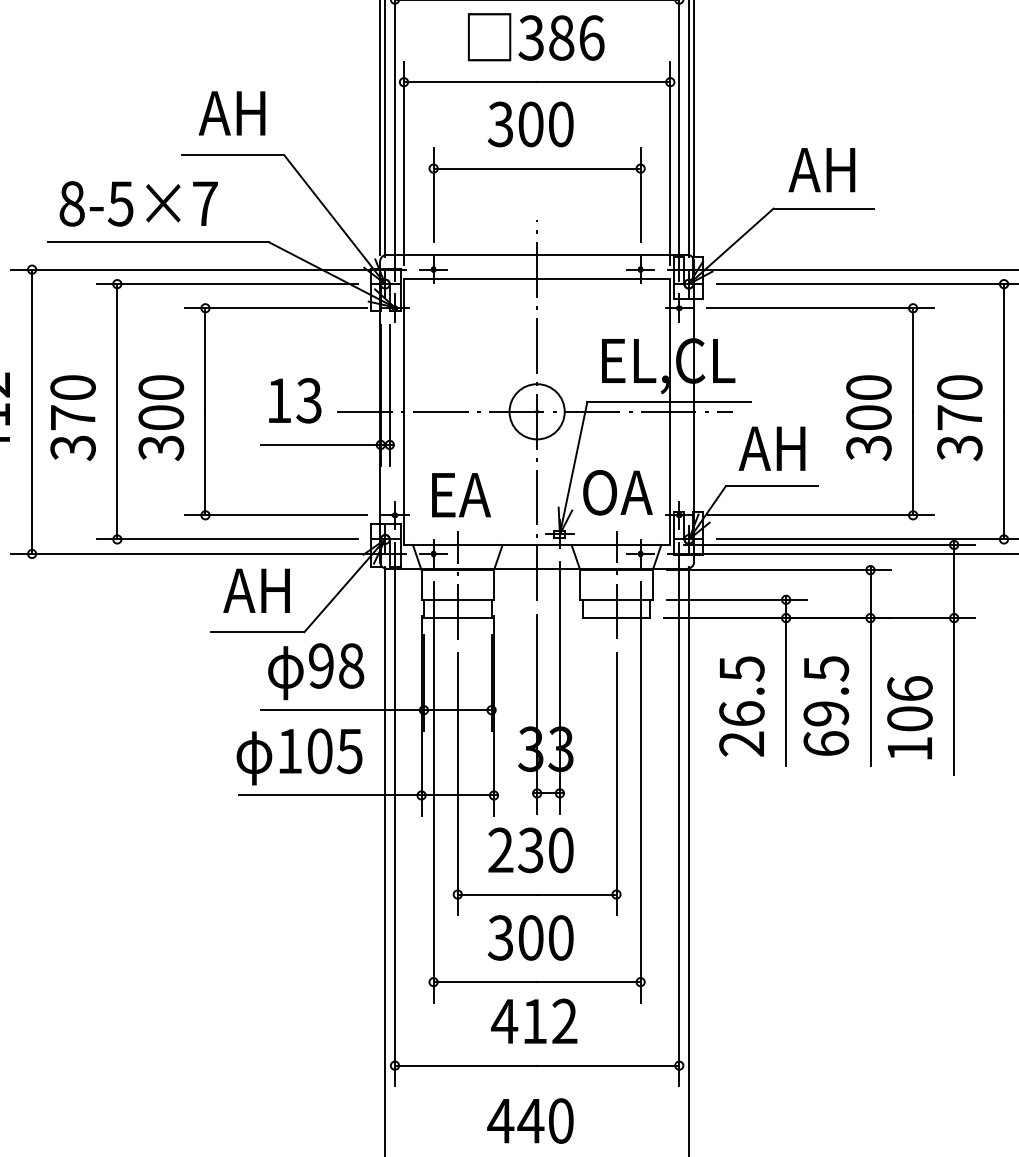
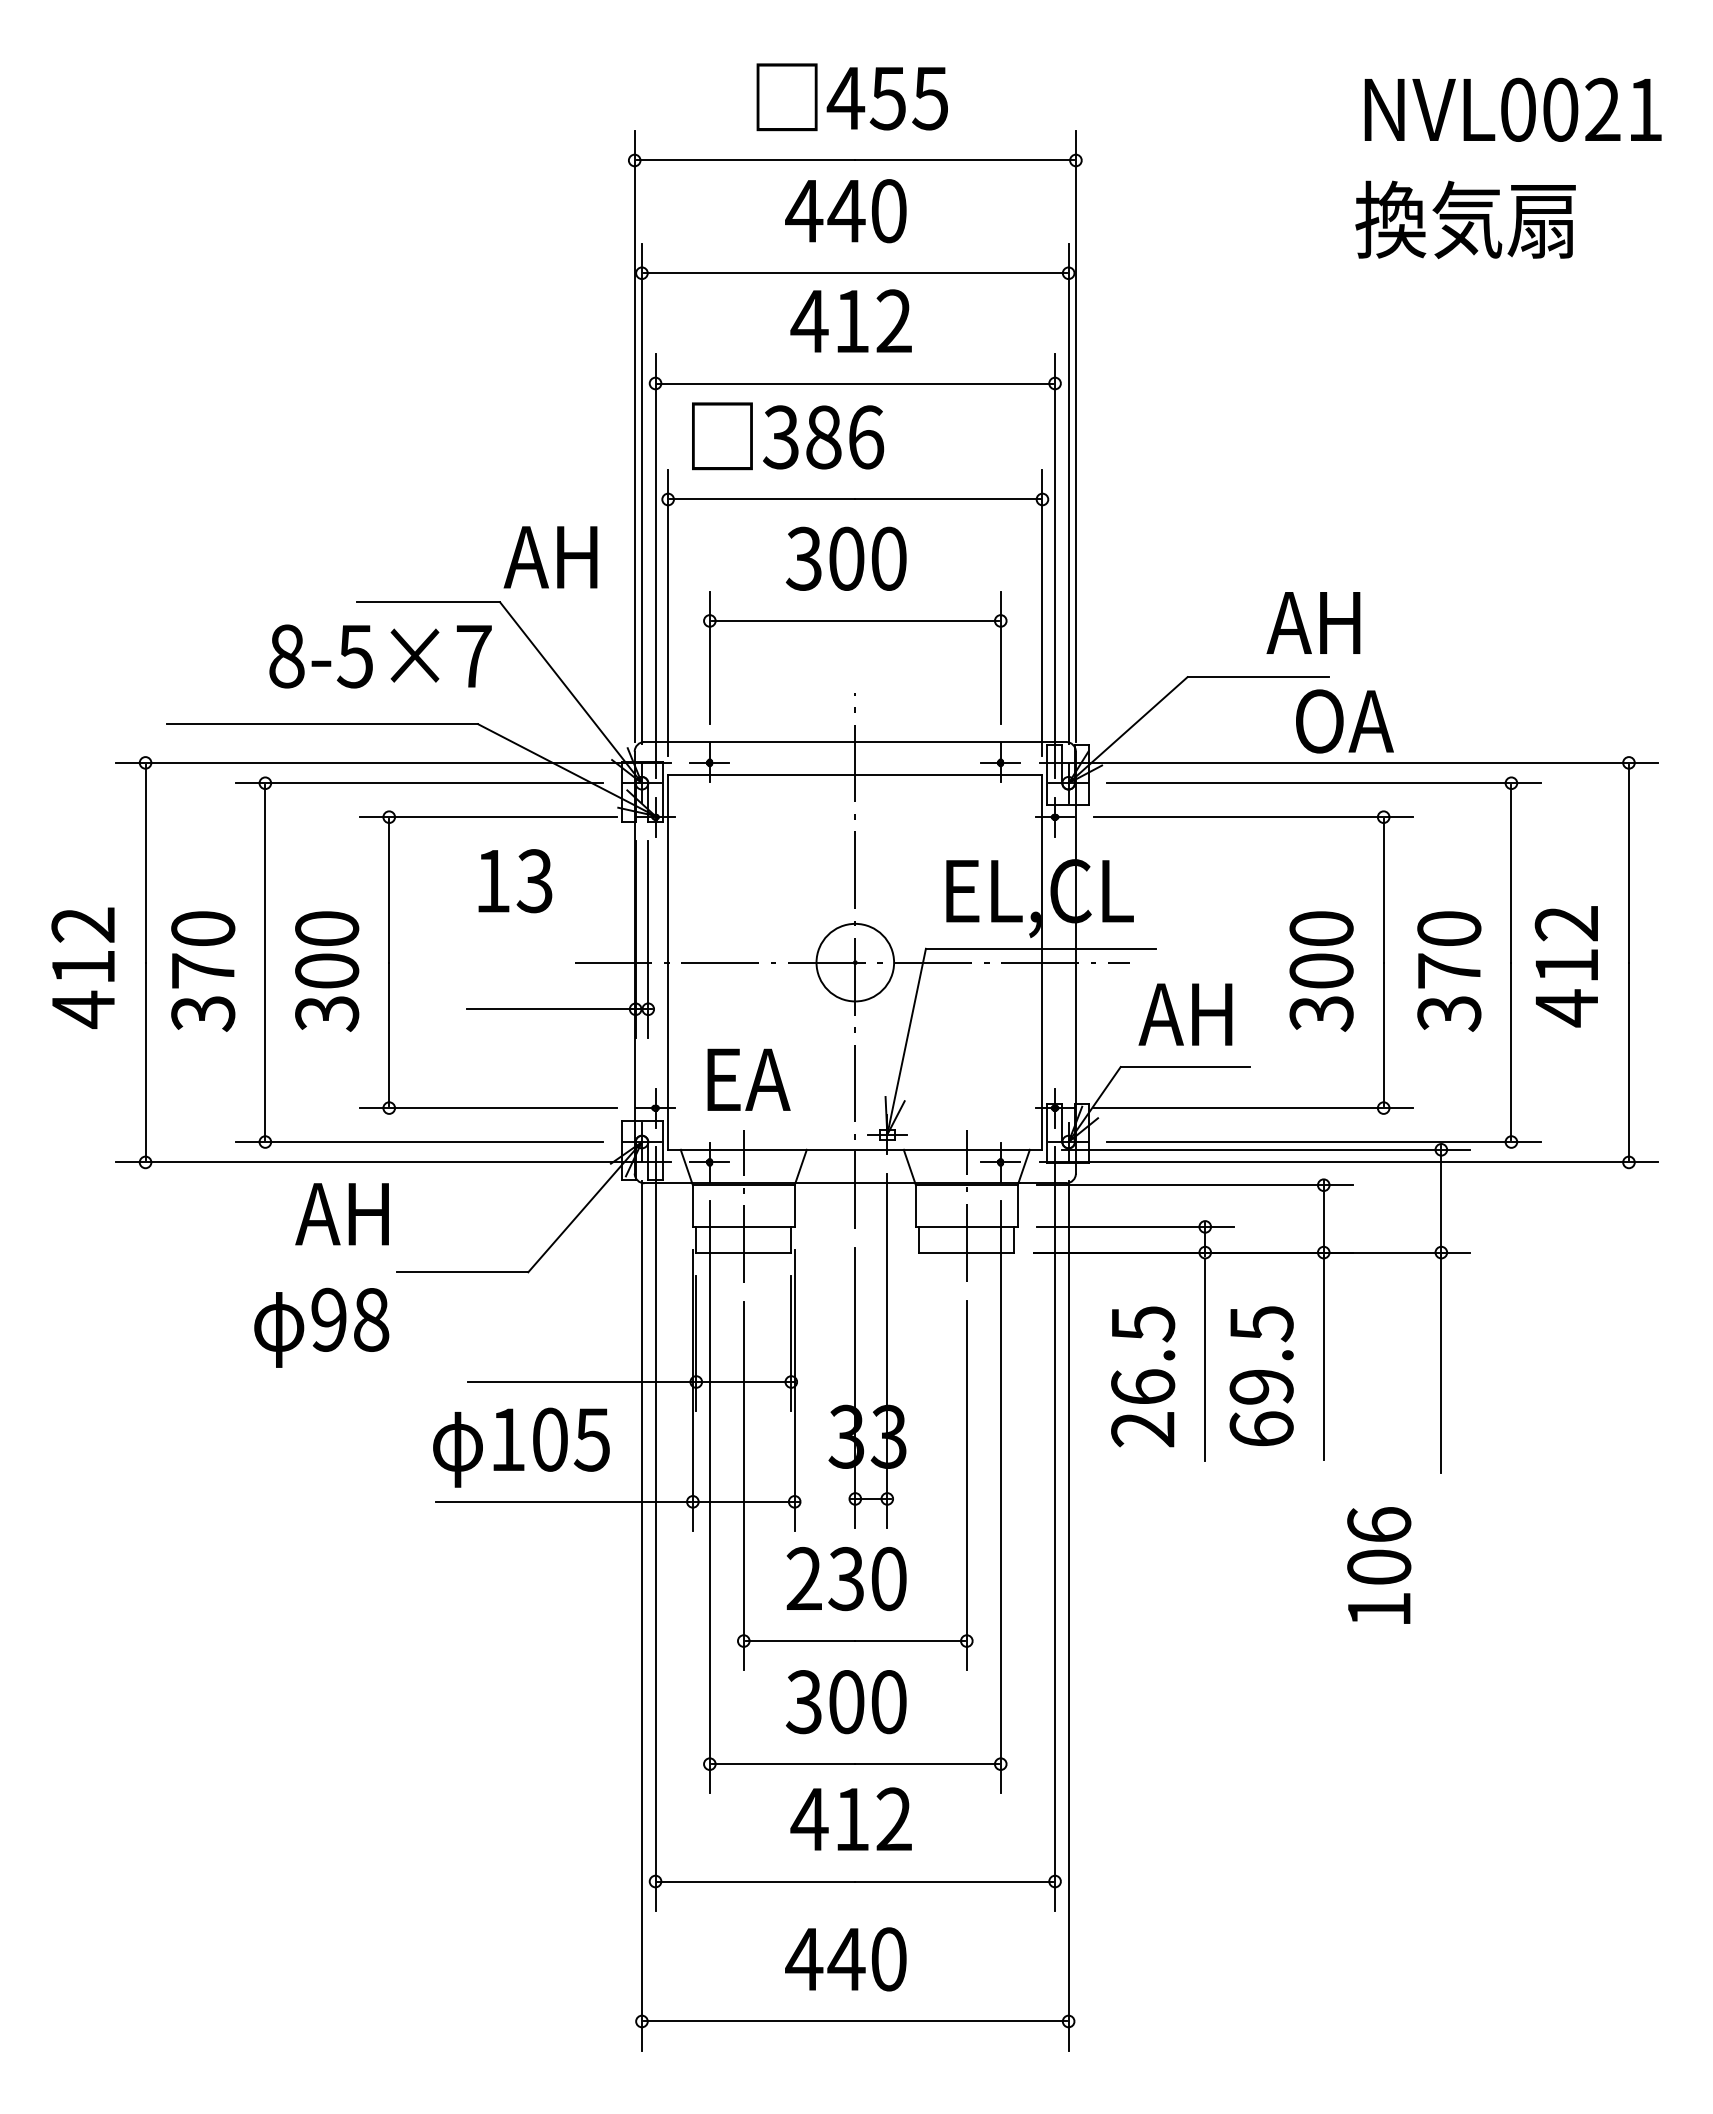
text: (536, 37) -> (788, 436), moved
text: (231, 113) -> (550, 557), moved
text: (821, 169) -> (1313, 622), moved
text: (138, 203) -> (380, 656), moved
text: (295, 401) -> (515, 881), moved
text: (617, 492) -> (1344, 721), moved
text: (256, 591) -> (341, 1214), moved
text: (315, 671) -> (321, 1327), moved
text: (910, 717) -> (1379, 1565), moved

